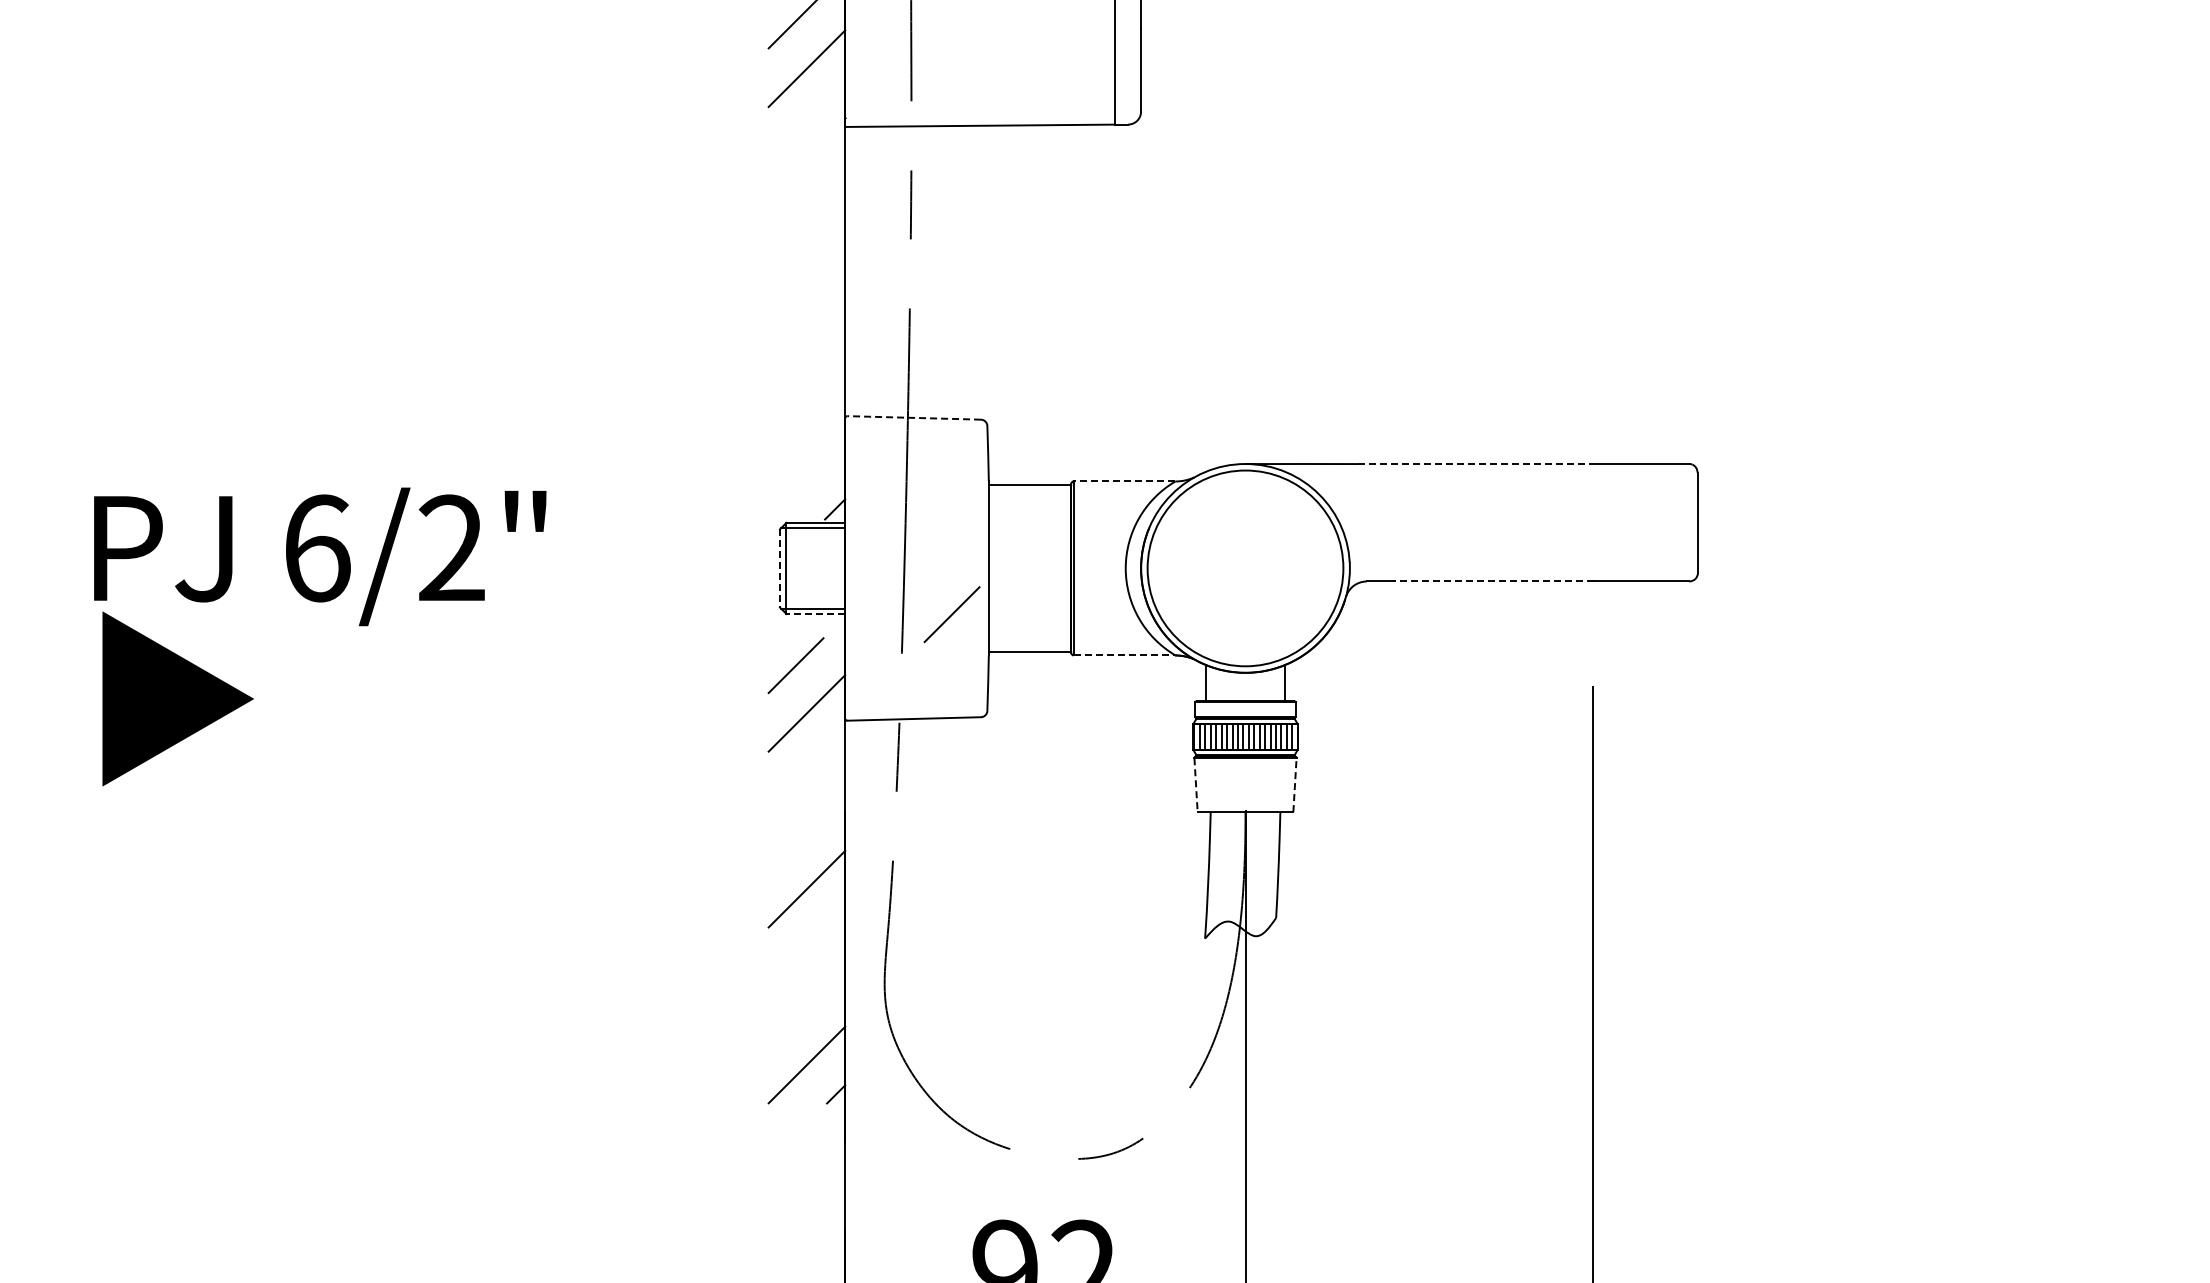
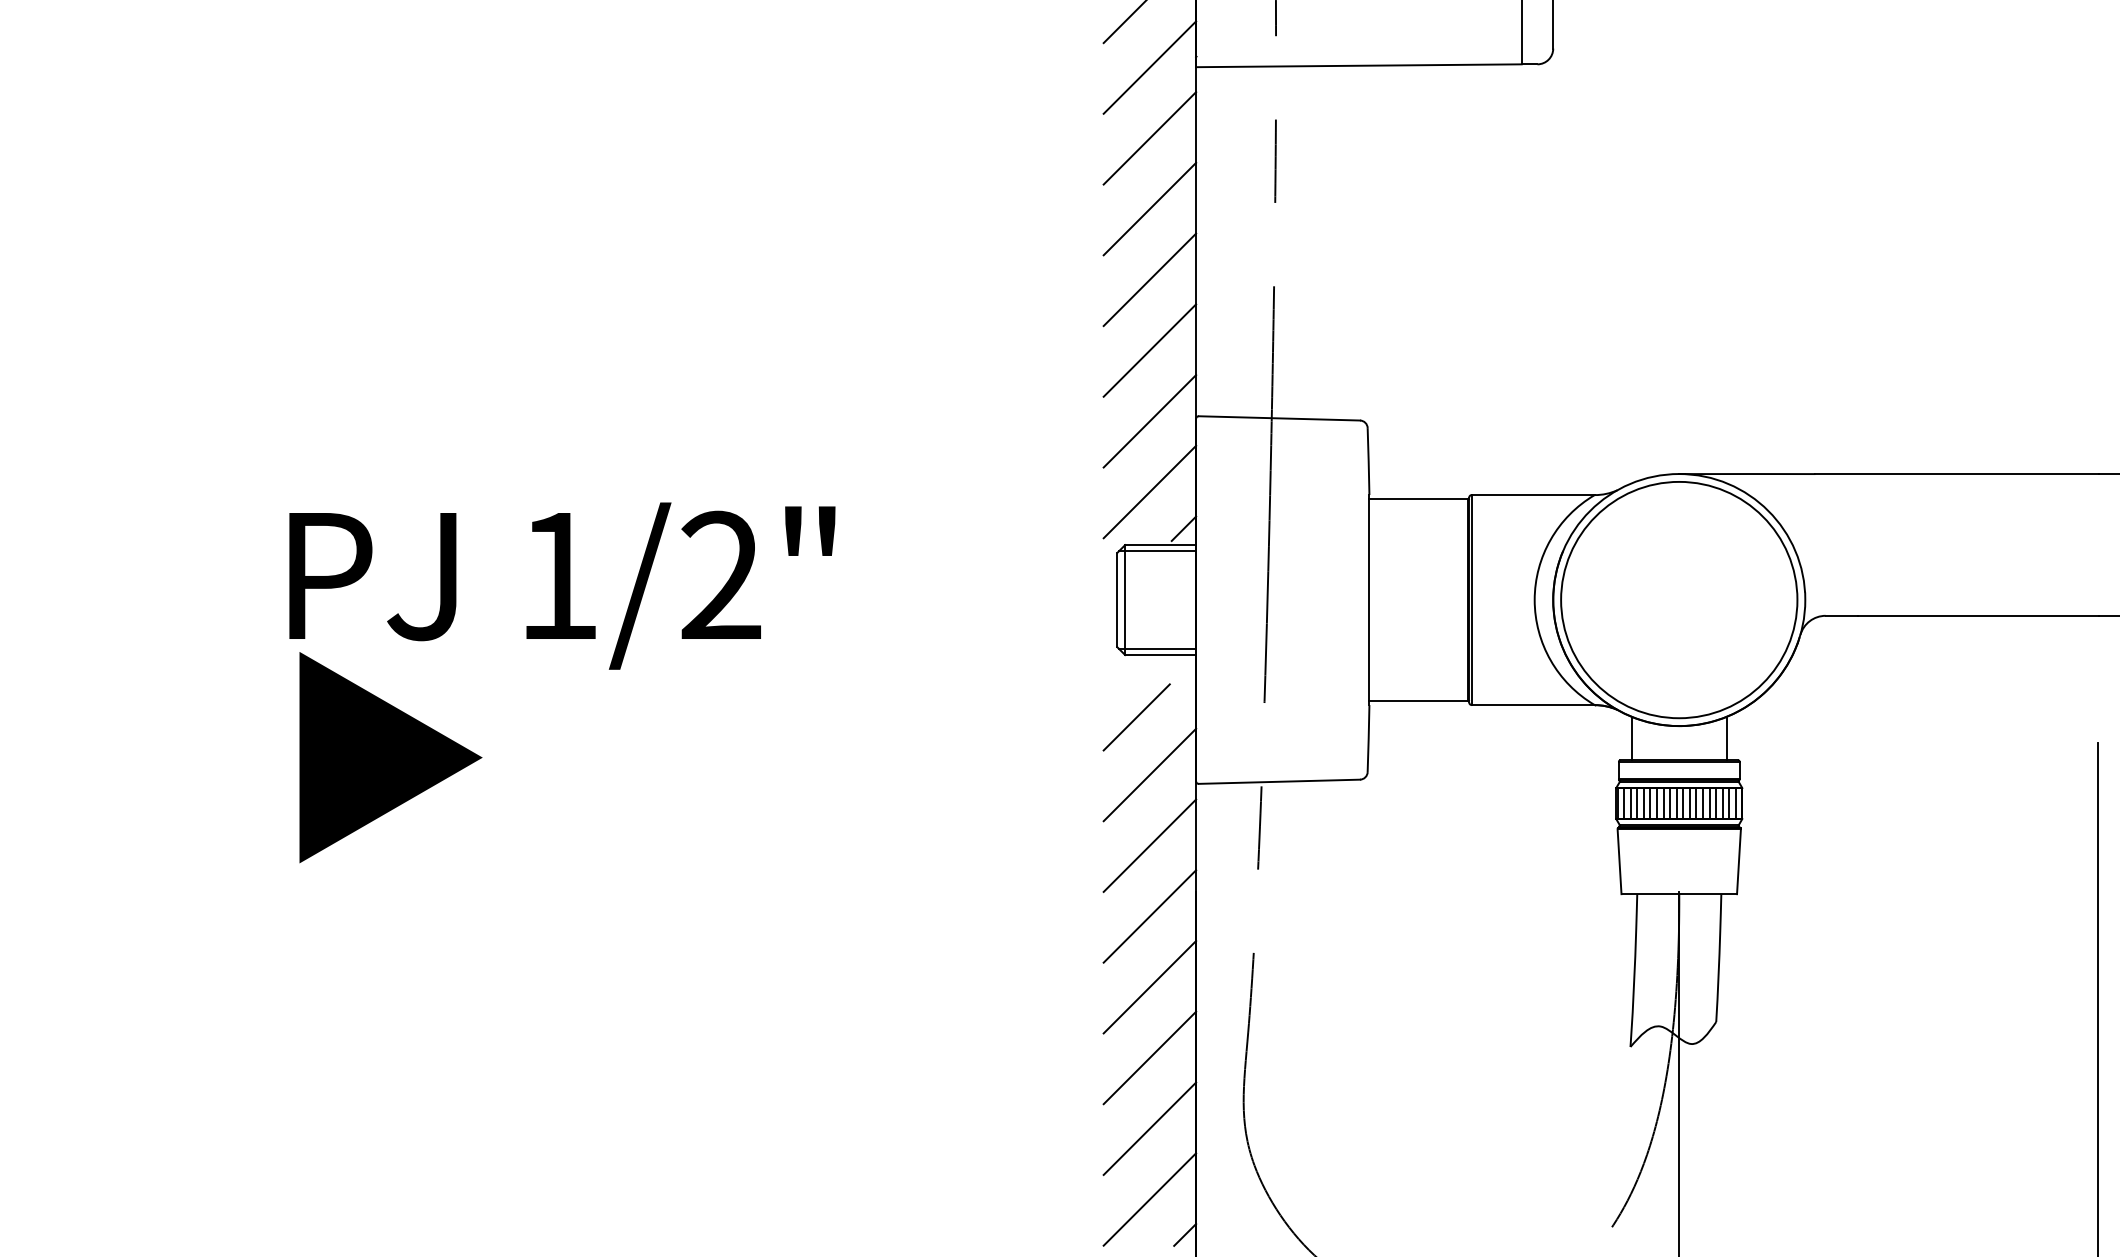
line: (806, 127) -> (1149, 67), added
line: (806, 185) -> (1149, 137), added
line: (806, 244) -> (1149, 209), added
line: (806, 302) -> (1149, 279), added
line: (806, 361) -> (1149, 350), added
line: (914, 417) -> (1279, 417), dashed -> solid
line: (806, 420) -> (1149, 421), added
line: (1475, 464) -> (1956, 474), dashed -> solid
line: (806, 478) -> (1149, 491), added
line: (1124, 481) -> (1533, 495), dashed -> solid
text: (318, 548) -> (560, 576), 6/2" -> 1/2"
line: (780, 568) -> (1117, 600), dashed -> solid
line: (1492, 581) -> (1977, 615), dashed -> solid
line: (815, 613) -> (1160, 654), dashed -> solid
line: (951, 614) -> (1324, 655), removed
line: (1124, 655) -> (1533, 705), dashed -> solid
line: (806, 771) -> (1149, 845), added
line: (1196, 785) -> (1620, 862), dashed -> solid
line: (1294, 785) -> (1738, 862), dashed -> solid
line: (806, 830) -> (1149, 916), added
line: (806, 947) -> (1149, 1057), added
line: (806, 1006) -> (1149, 1128), added

